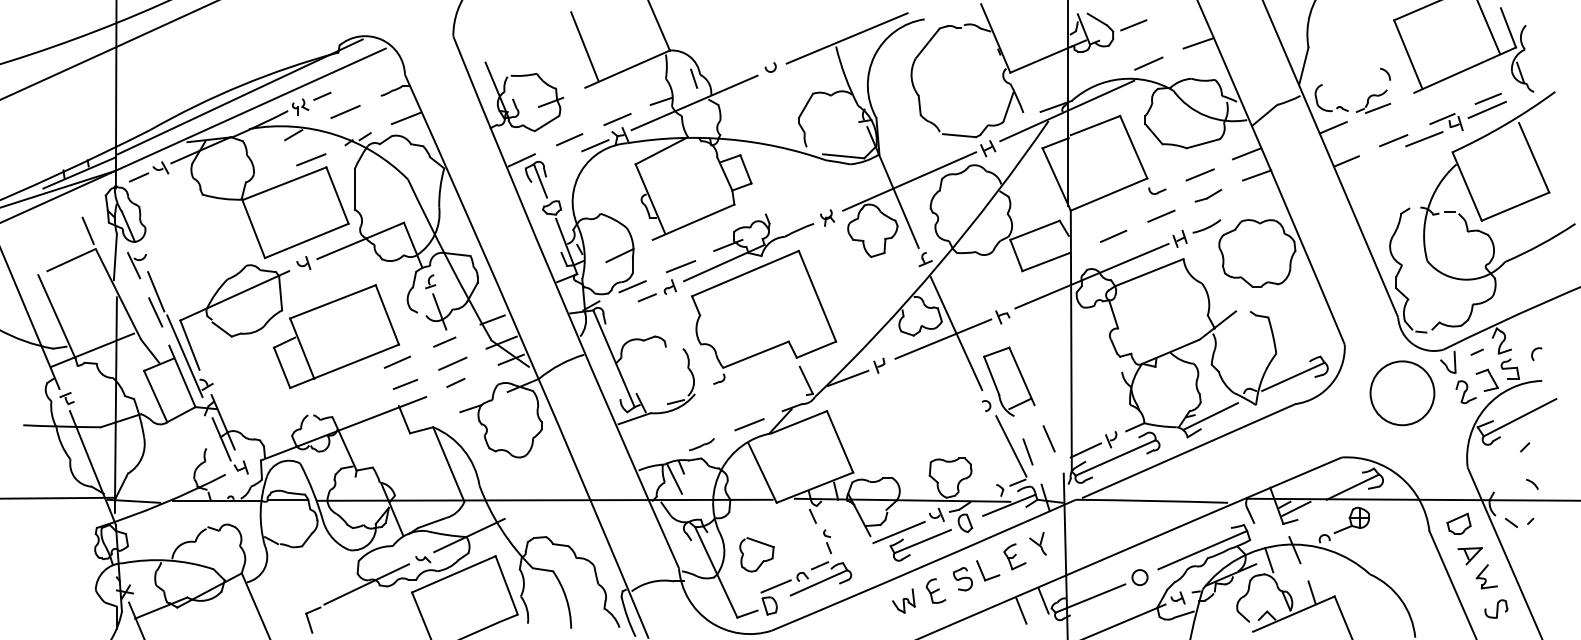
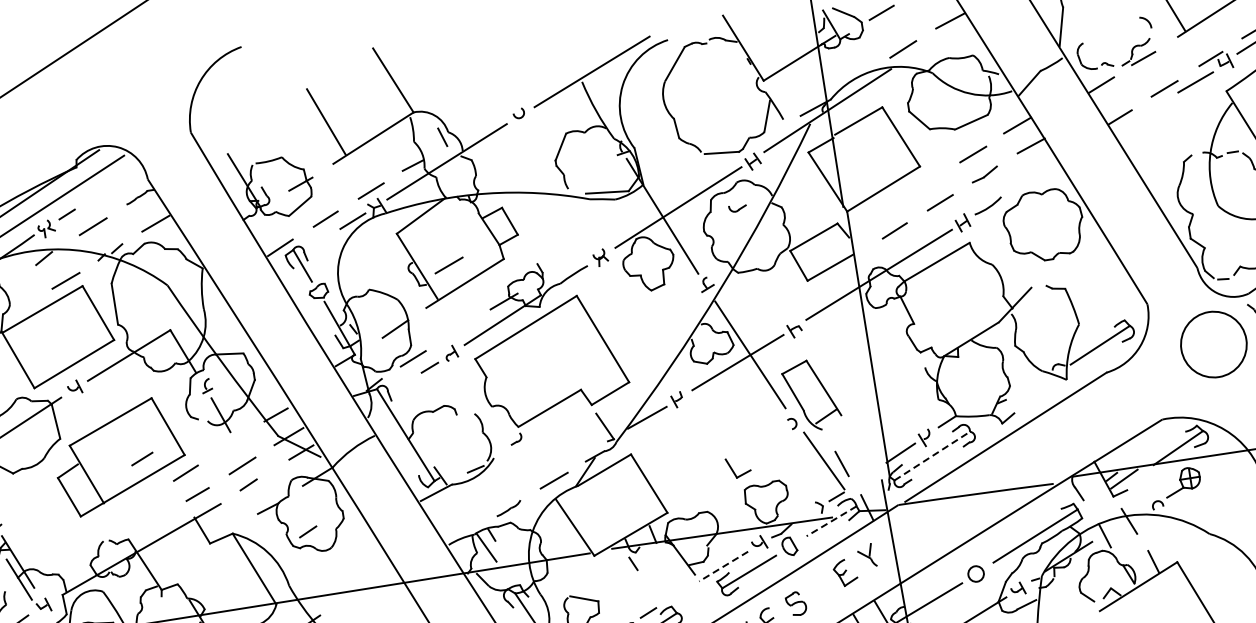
part: (1157, 190) -> (737, 207), moved
line: (680, 266) -> (448, 265), moved
line: (444, 341) -> (141, 458), moved
line: (1211, 416) -> (1023, 398), removed
line: (505, 436) -> (307, 531), added
line: (1048, 438) -> (860, 447), removed
line: (1115, 457) -> (932, 455), solid -> dashed
line: (1008, 505) -> (830, 521), solid -> dashed
line: (899, 532) -> (724, 566), solid -> dashed
part: (827, 541) -> (652, 587), removed
part: (988, 570) -> (738, 467), moved

